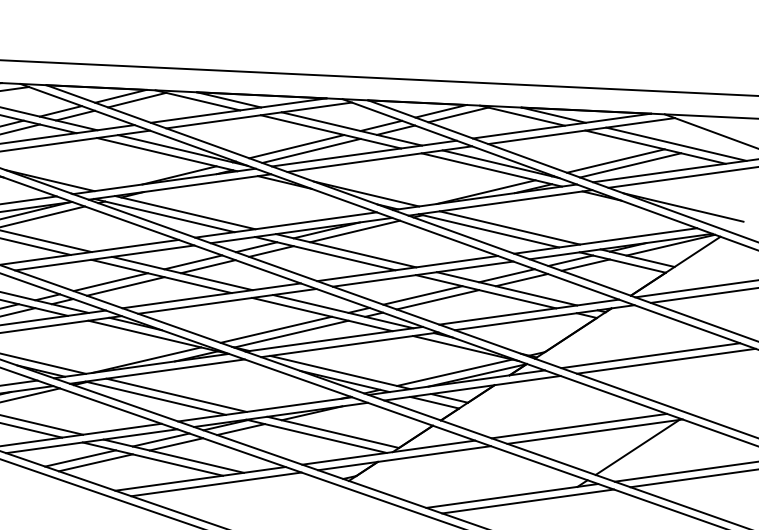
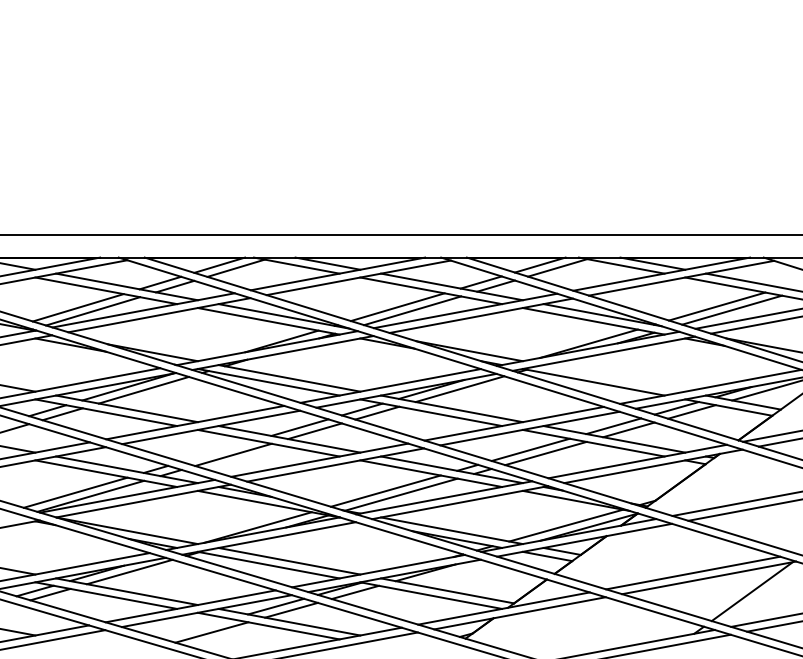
line: (509, 228) -> (614, 378), removed
line: (110, 281) -> (218, 450), removed
line: (80, 458) -> (196, 628), removed

